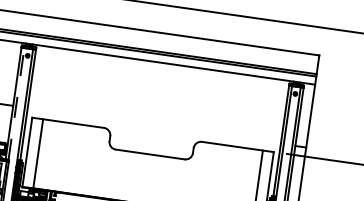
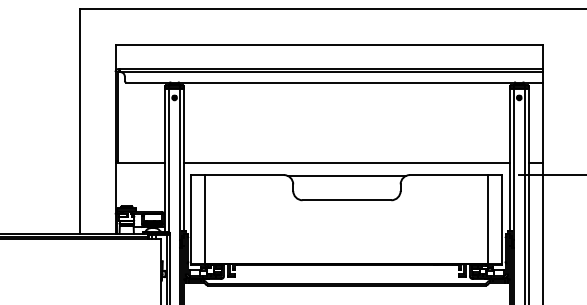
line: (16, 103) -> (169, 160), dashed -> solid
line: (153, 125) -> (346, 163), added
line: (152, 135) -> (346, 175), added

